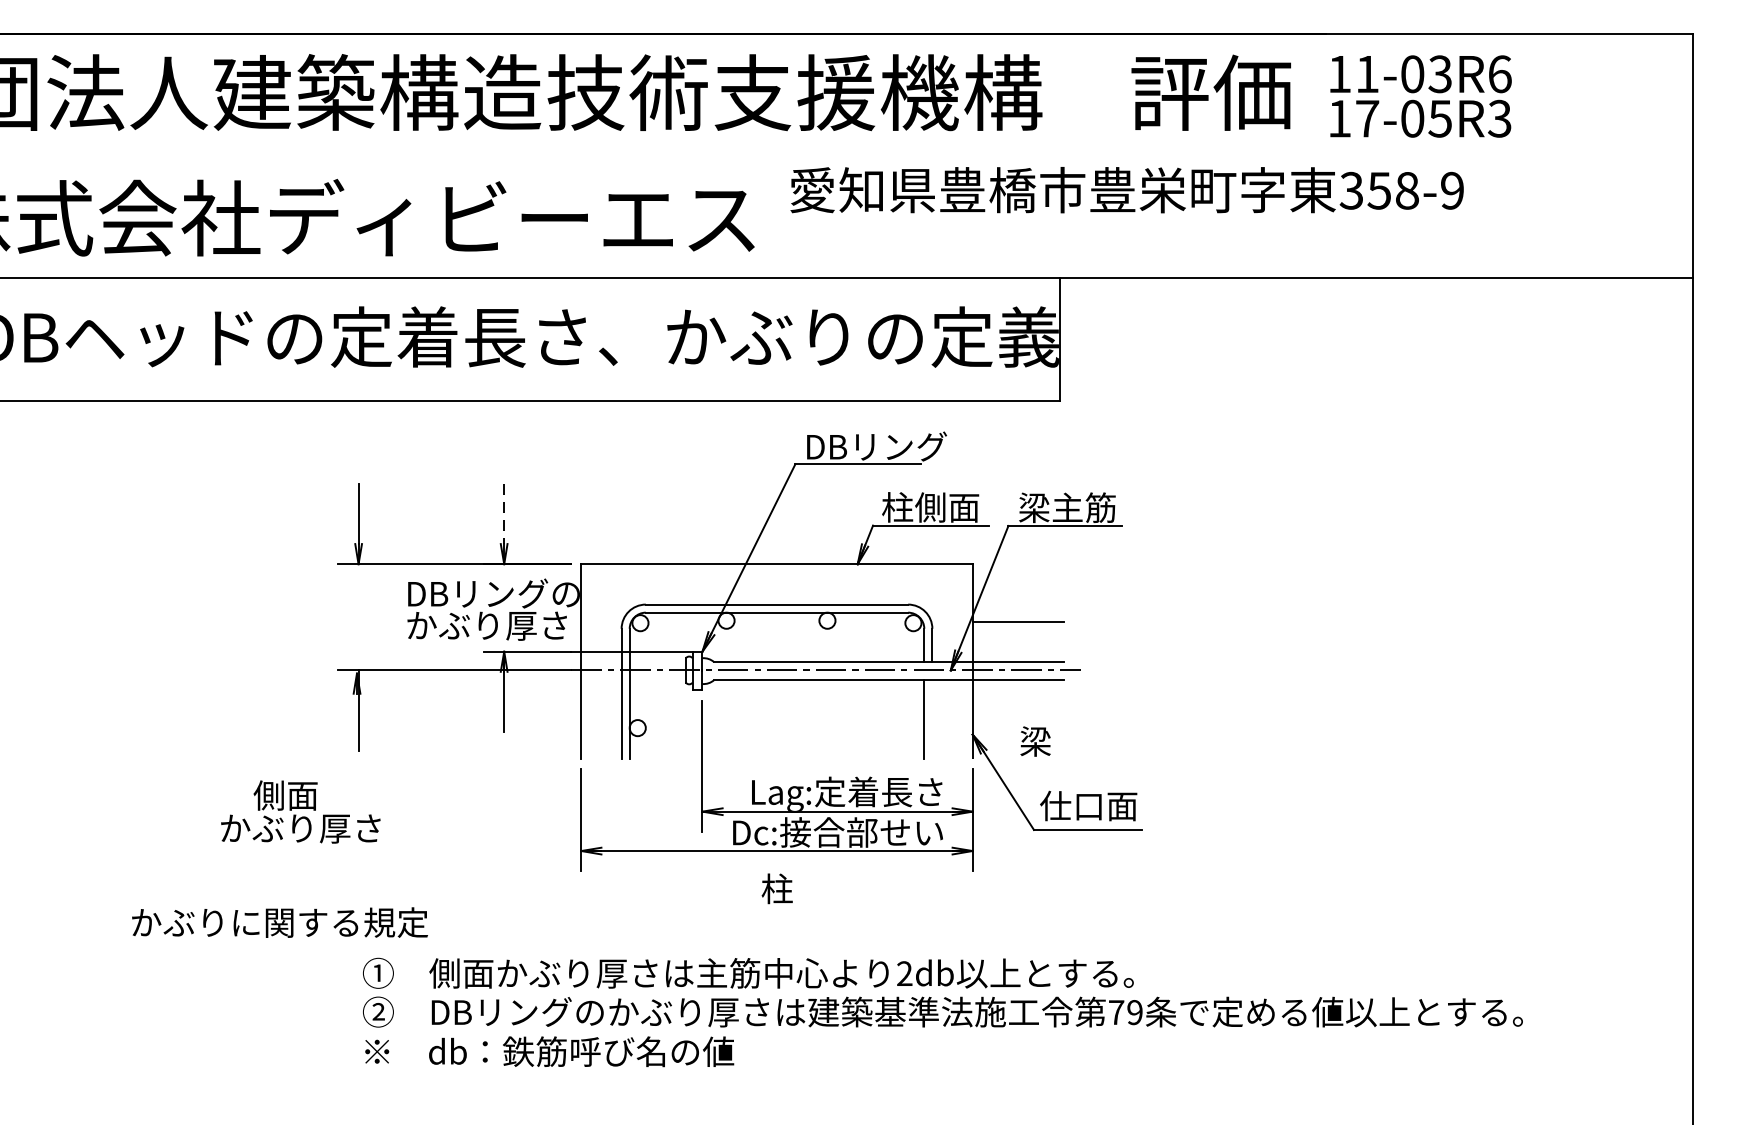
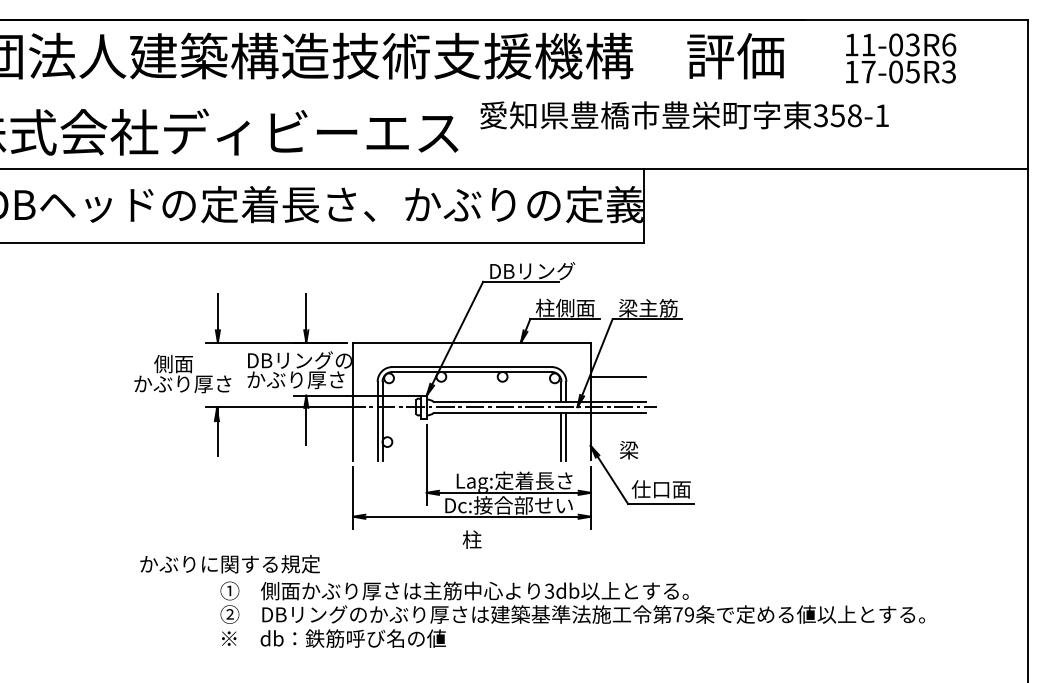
text: (1421, 96) -> (901, 58), moved
text: (1452, 190) -> (882, 115), 358-9 -> 358-1
line: (504, 514) -> (306, 312), dashed -> solid
line: (932, 718) -> (566, 436), added
text: (300, 812) -> (182, 374), moved
text: (278, 923) -> (229, 564), moved
text: (904, 974) -> (549, 591), 2db -> 3db

